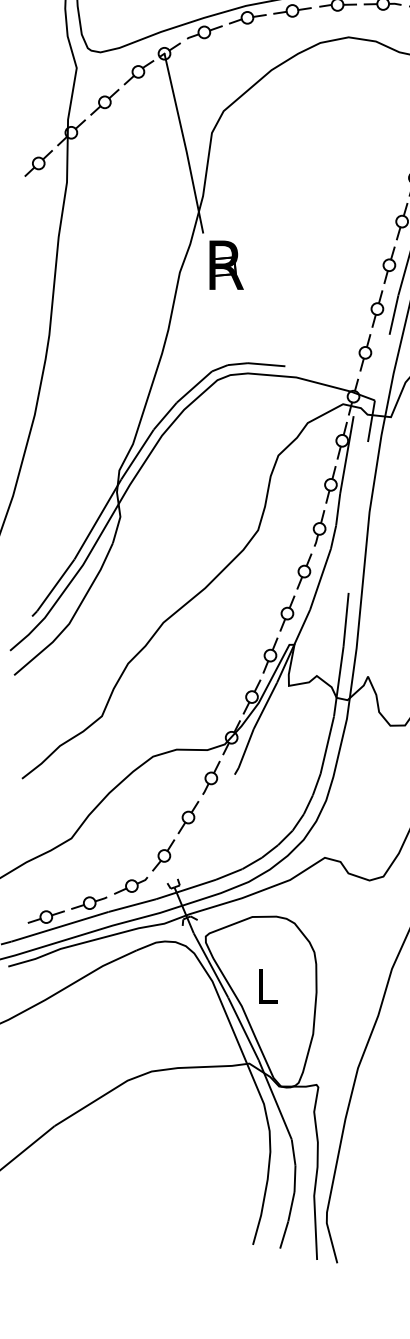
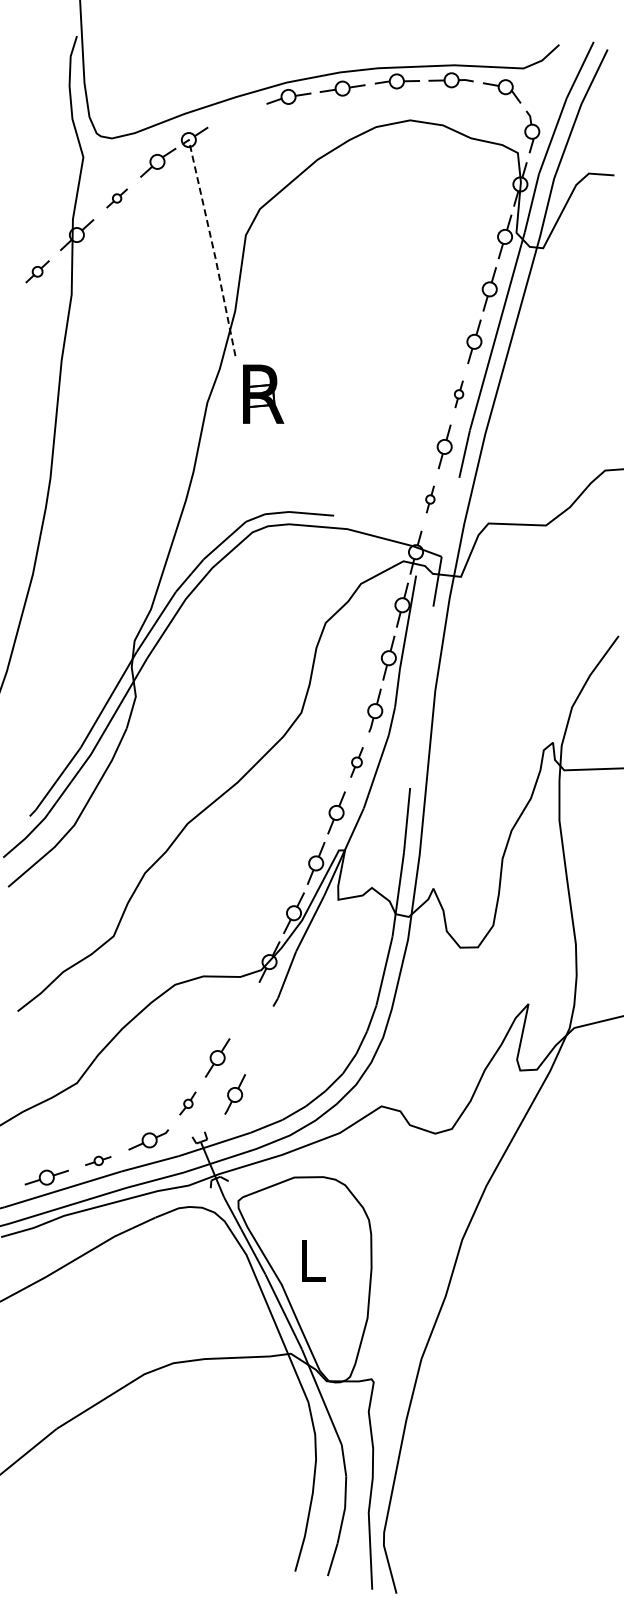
part: (204, 32) -> (236, 114), removed
part: (104, 102) -> (116, 198), size x0.6
line: (185, 143) -> (213, 247), solid -> dashed
part: (38, 163) -> (37, 271), size x0.7
part: (388, 265) -> (458, 394), size x0.6
part: (365, 352) -> (430, 499), size x0.6
part: (304, 571) -> (356, 762), size x0.7
part: (210, 778) -> (234, 1094), moved
part: (163, 855) -> (187, 1103), size x0.6
part: (89, 902) -> (98, 1160), size x0.6

